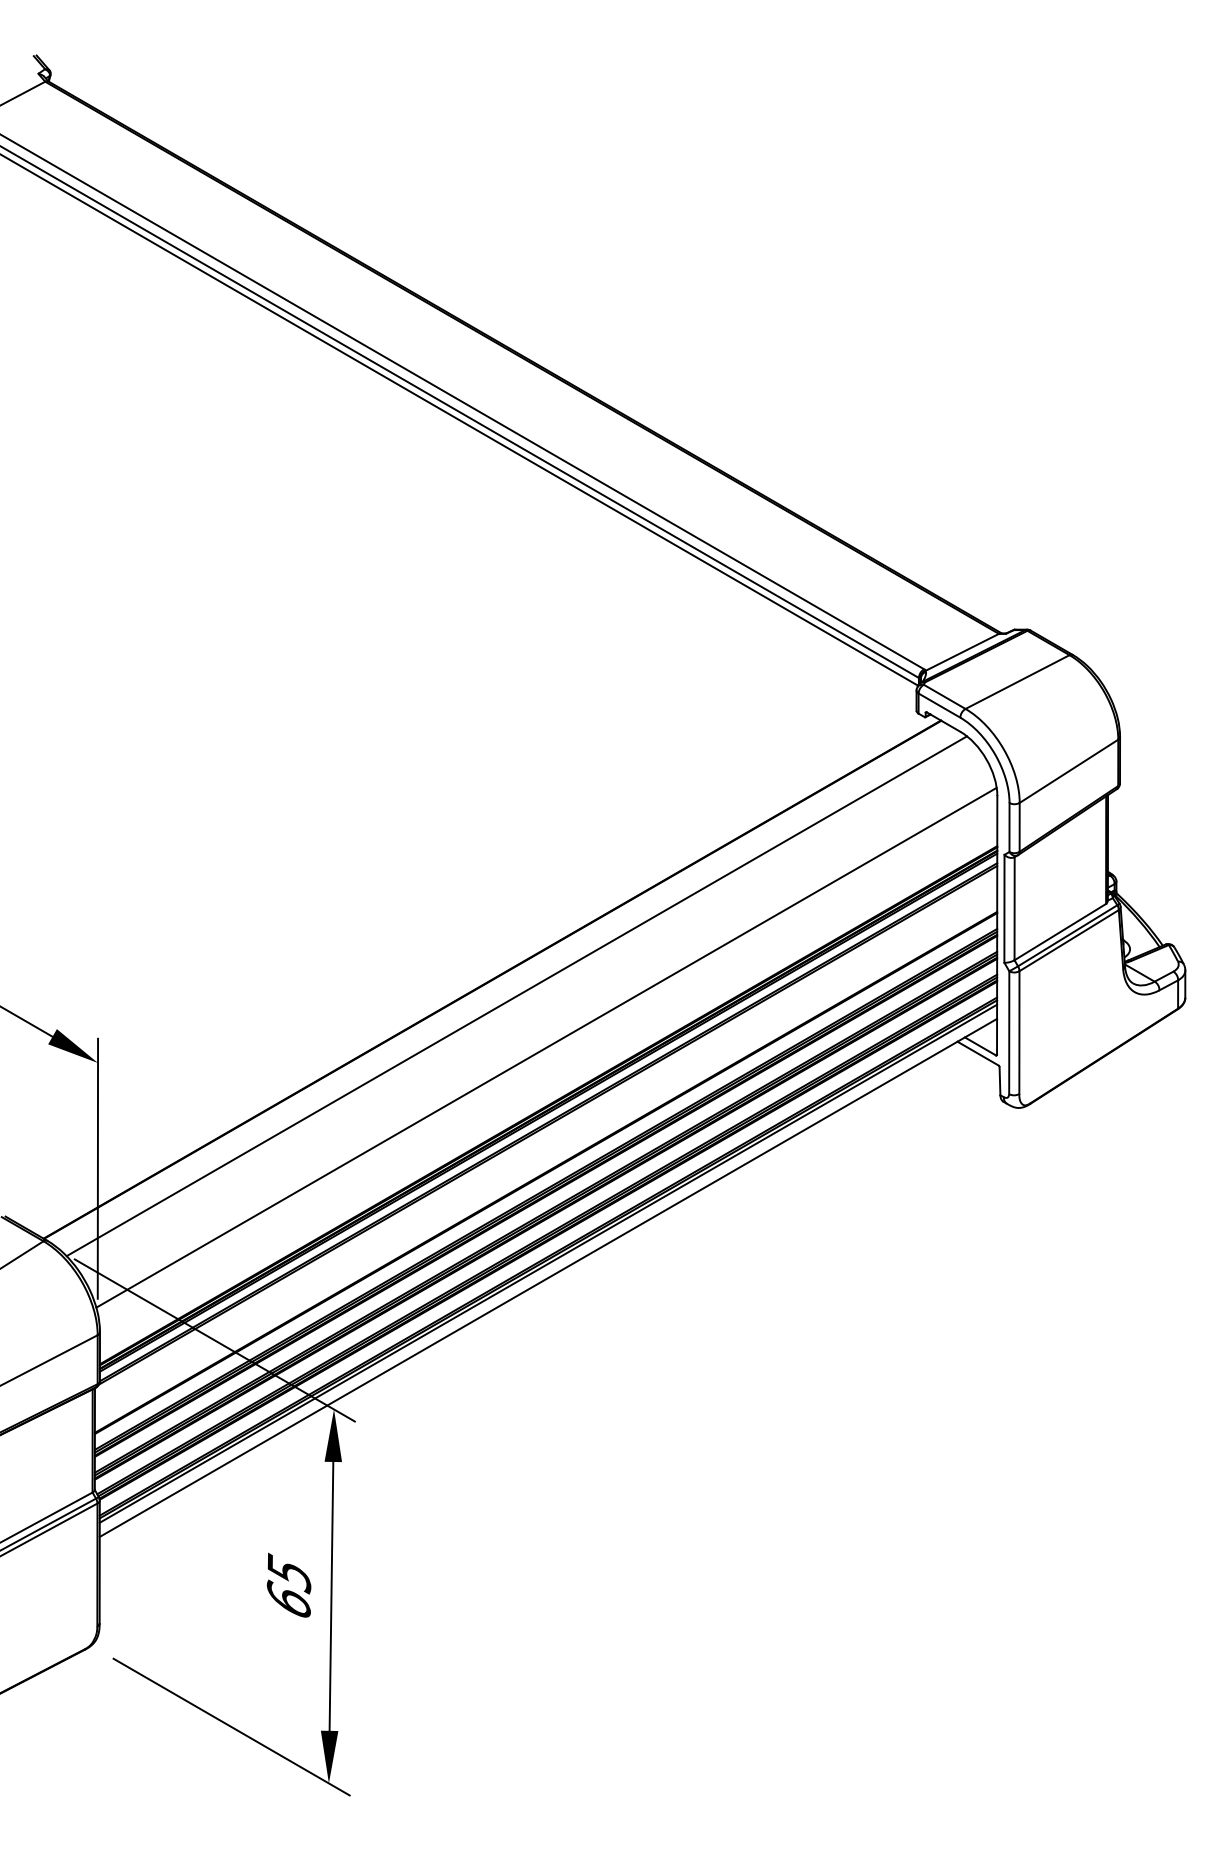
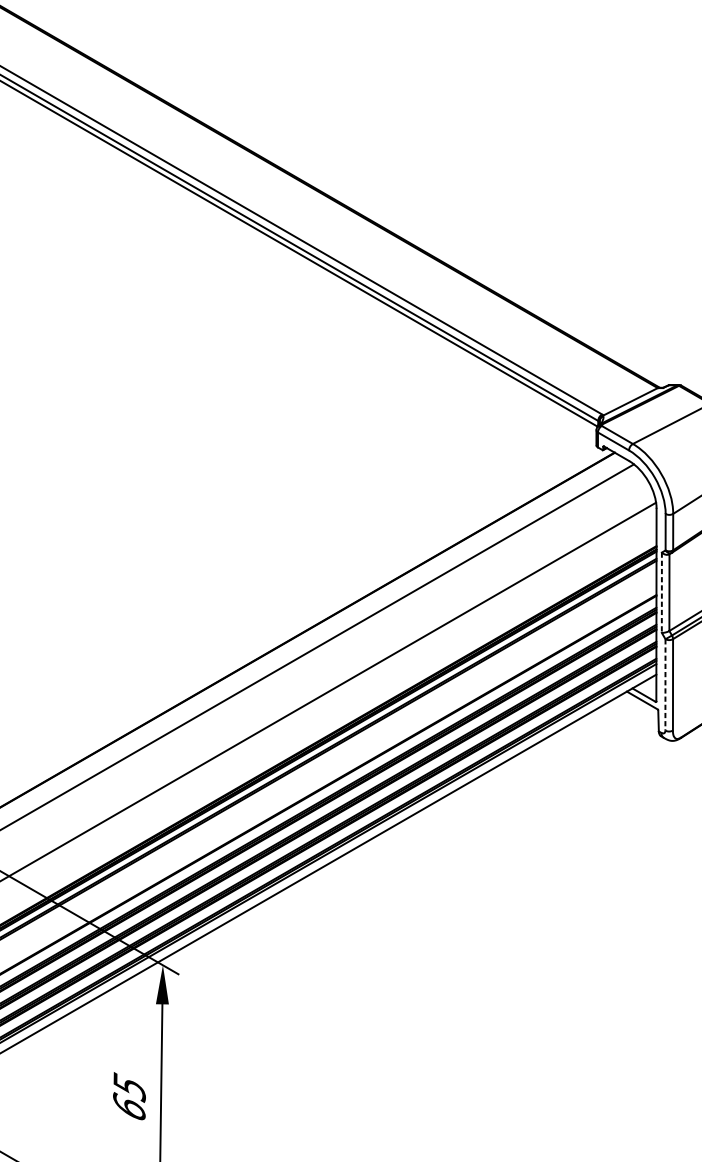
line: (1004, 908) -> (661, 592), solid -> dashed
line: (1009, 1033) -> (665, 685), solid -> dashed

